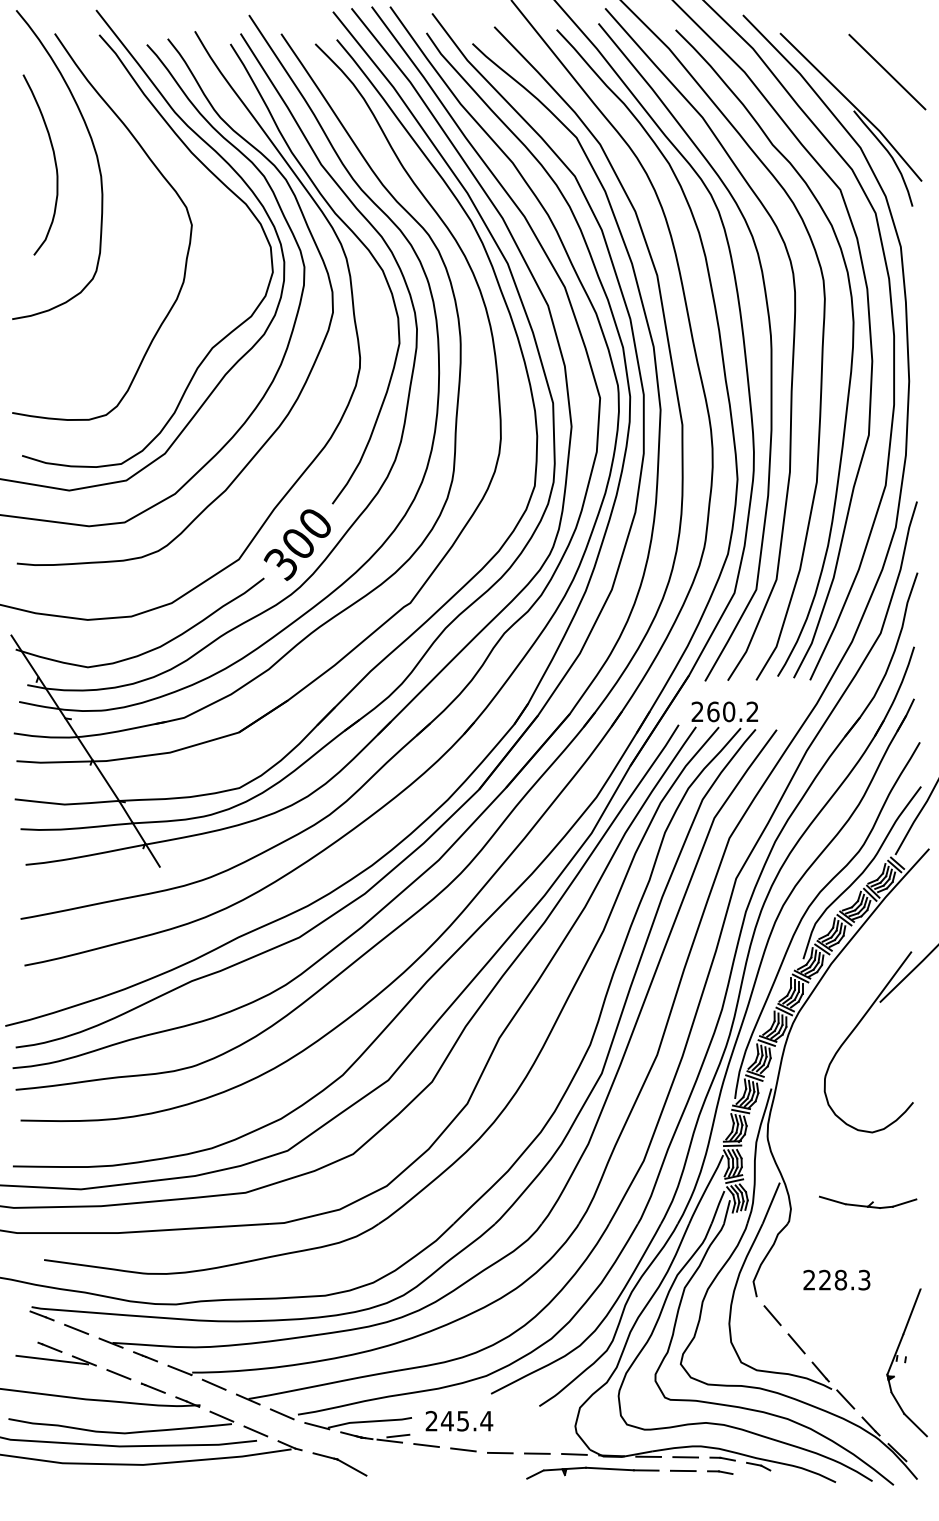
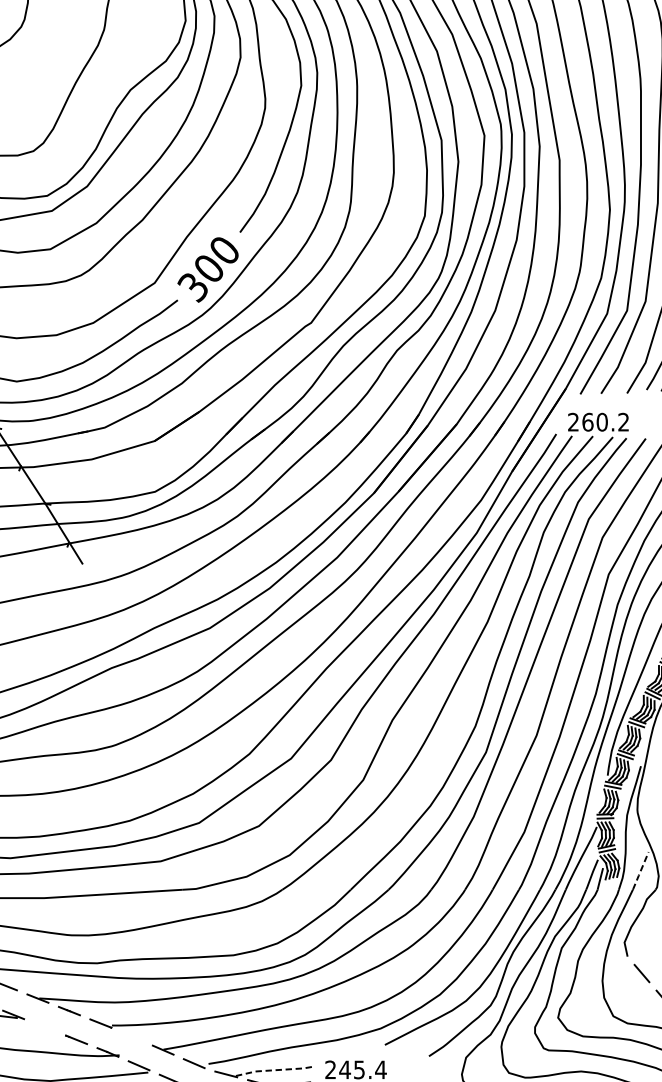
line: (770, 1204) -> (640, 872), solid -> dashed
line: (118, 1374) -> (44, 1027), removed
line: (213, 1384) -> (131, 1036), removed
line: (370, 1421) -> (274, 1070), solid -> dashed

